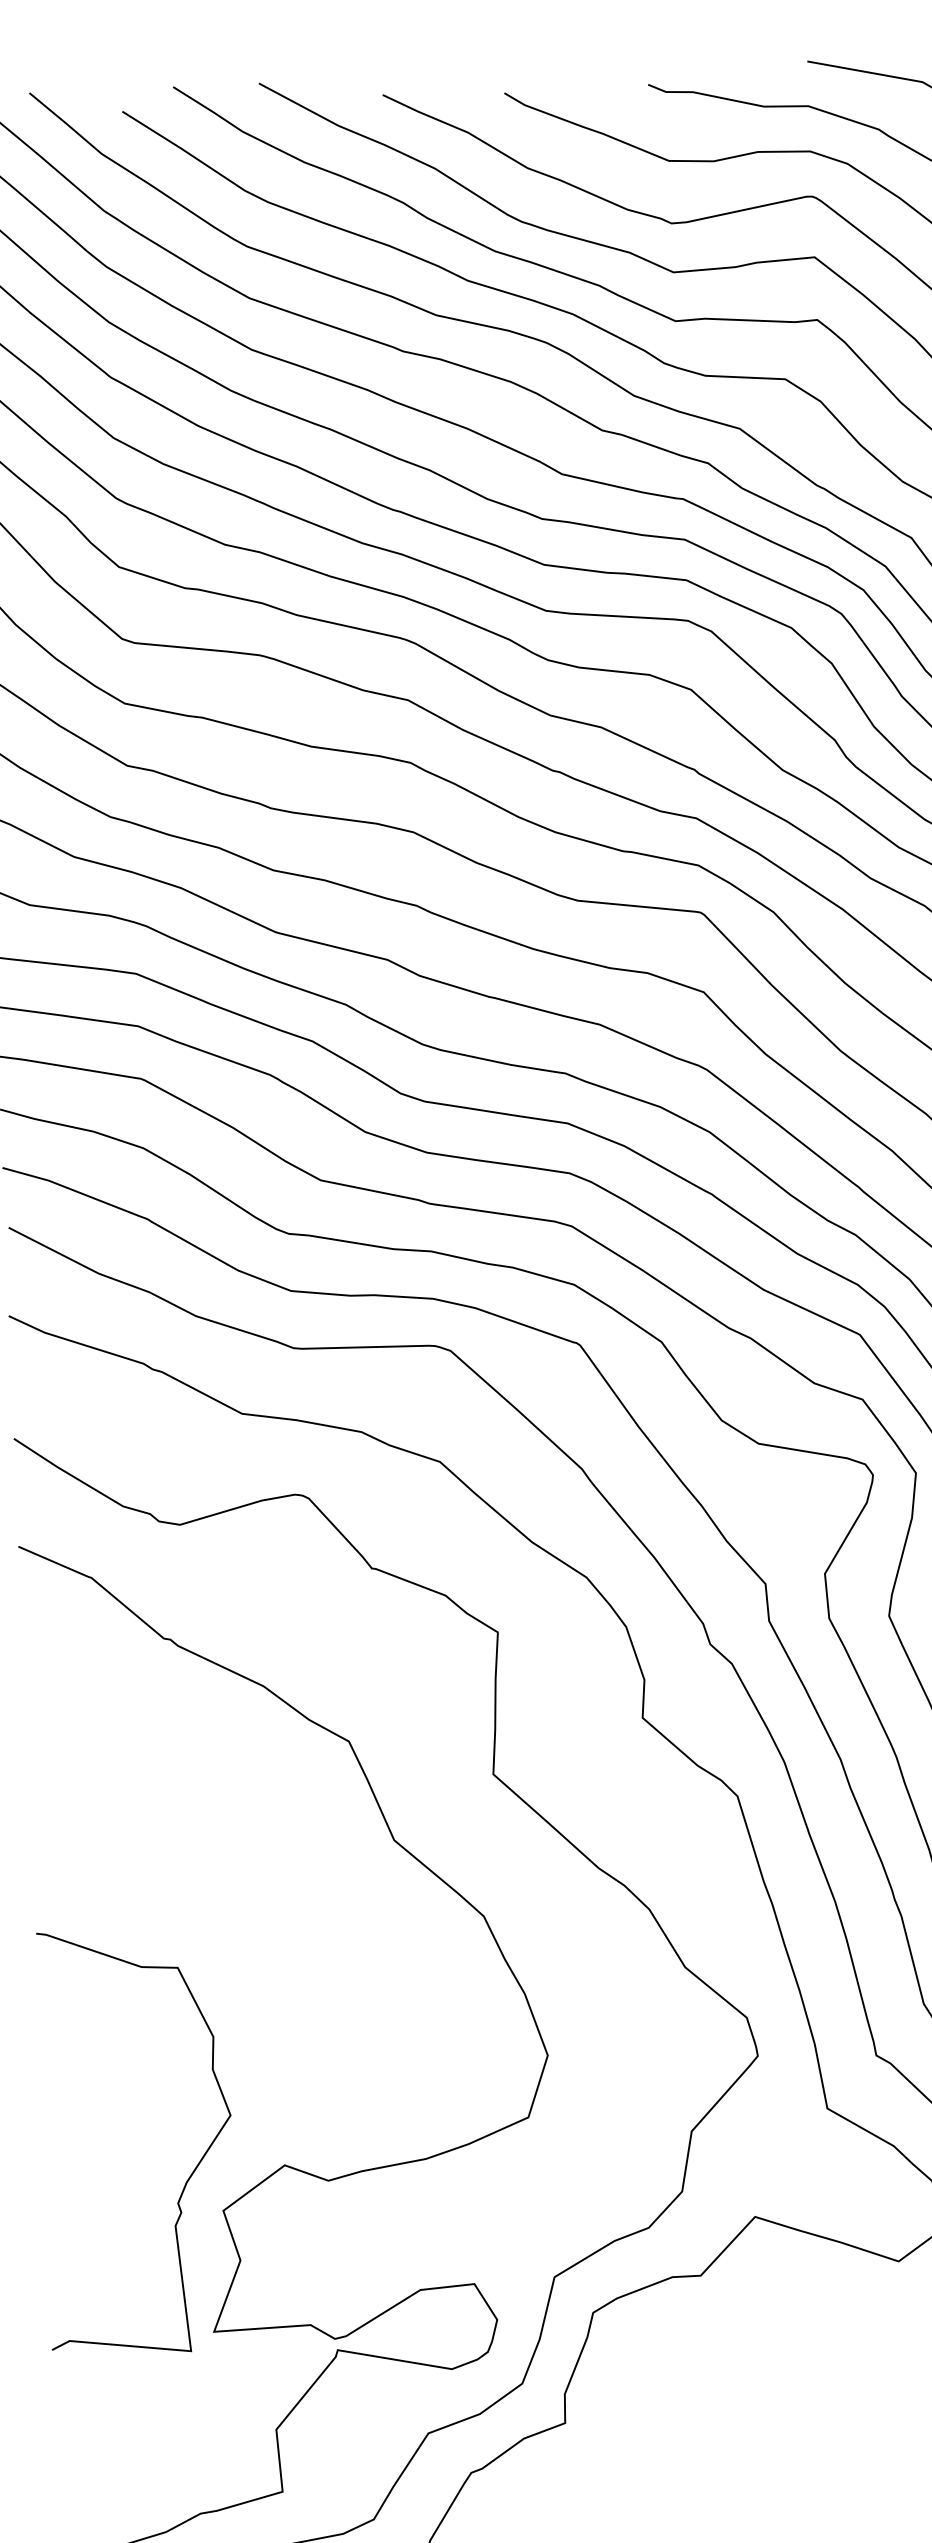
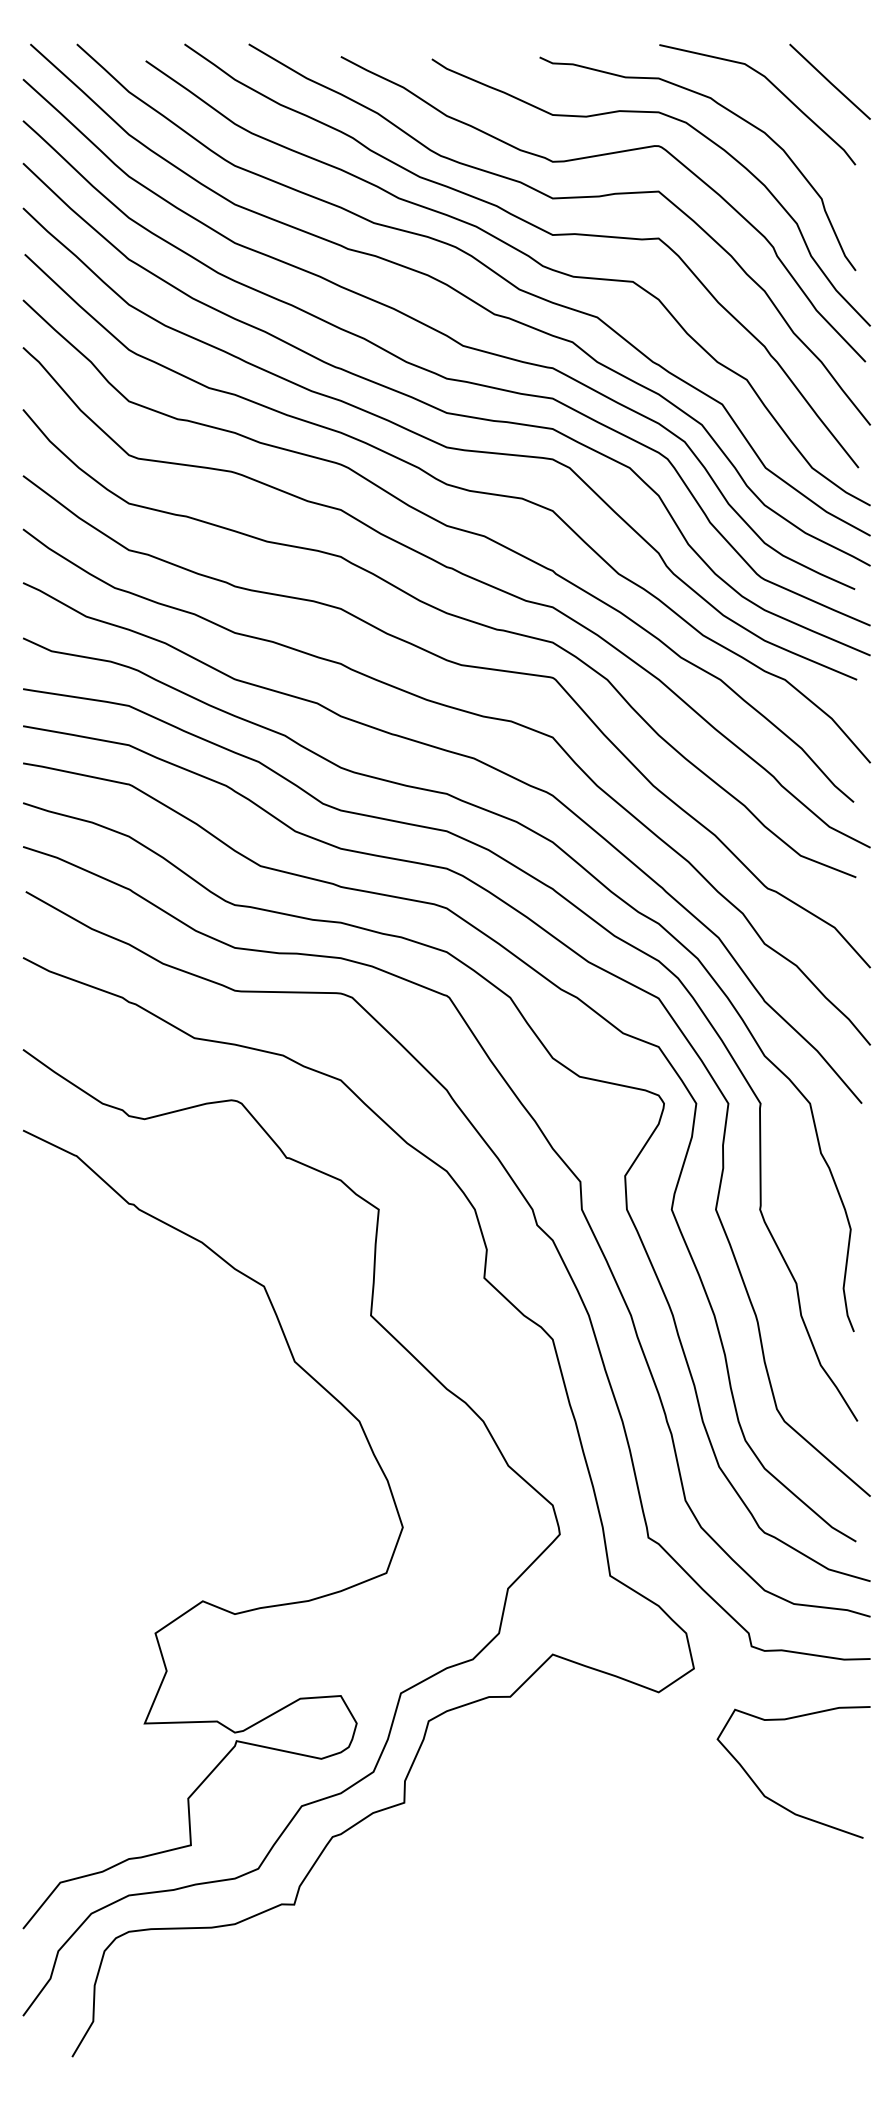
curve: (189, 2174) -> (131, 1605), removed

